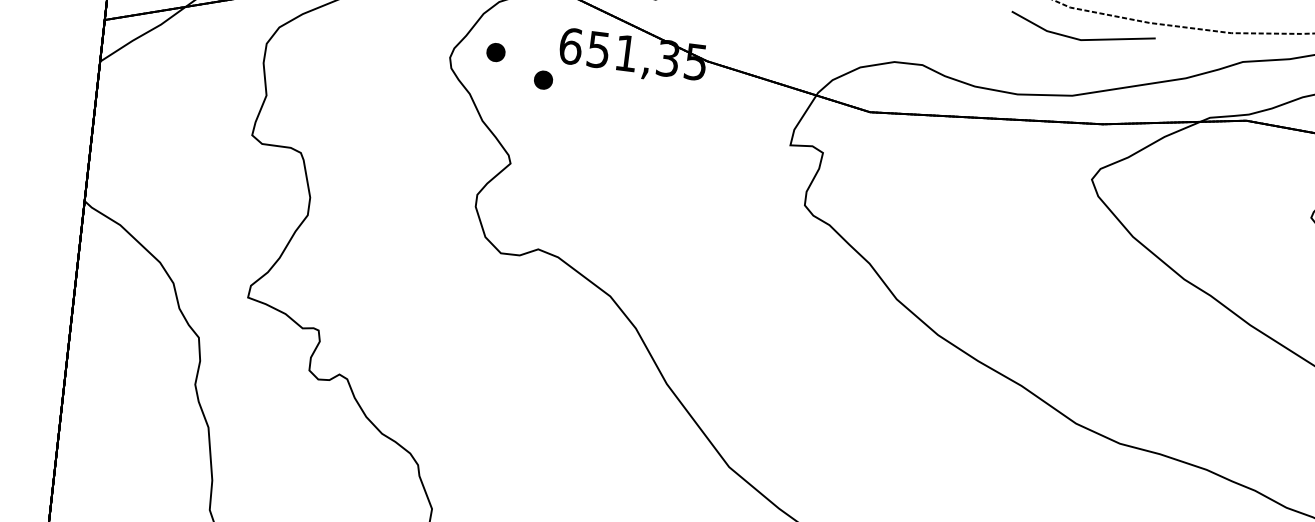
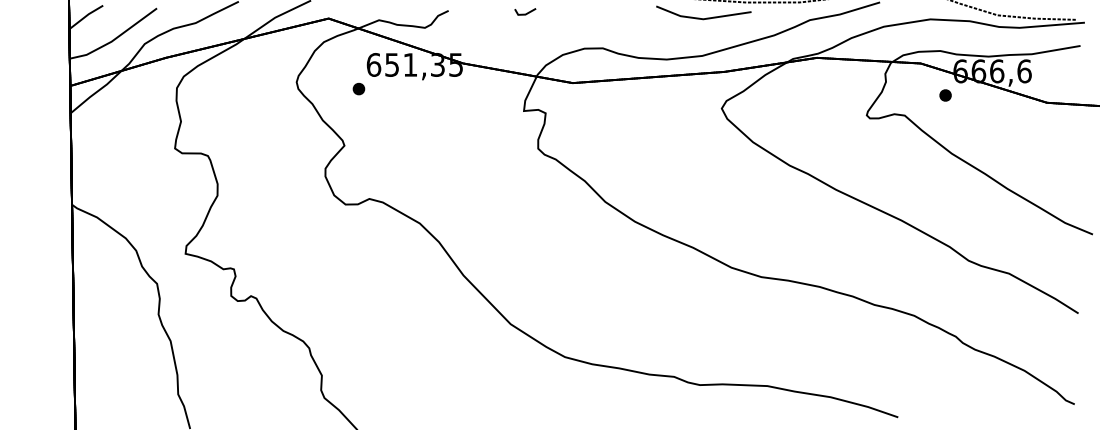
part: (495, 51) -> (325, 74), removed

